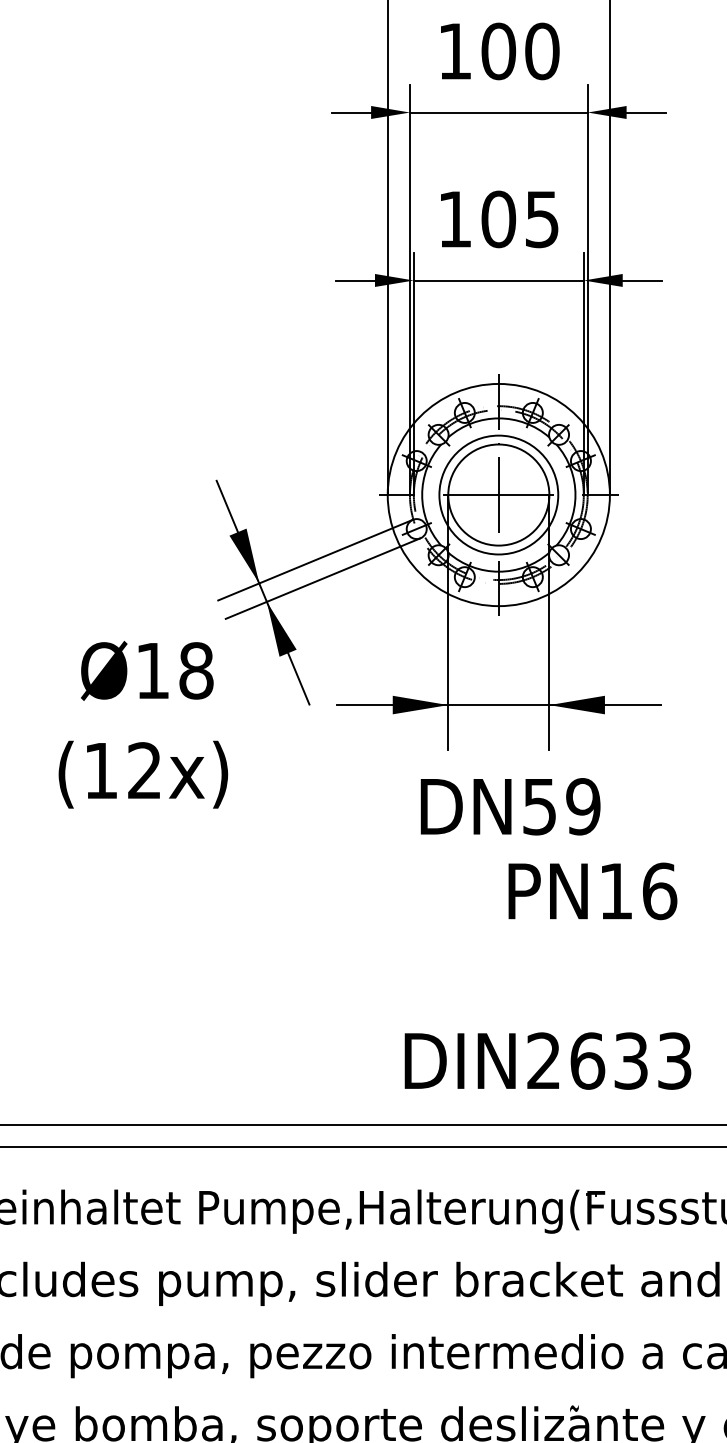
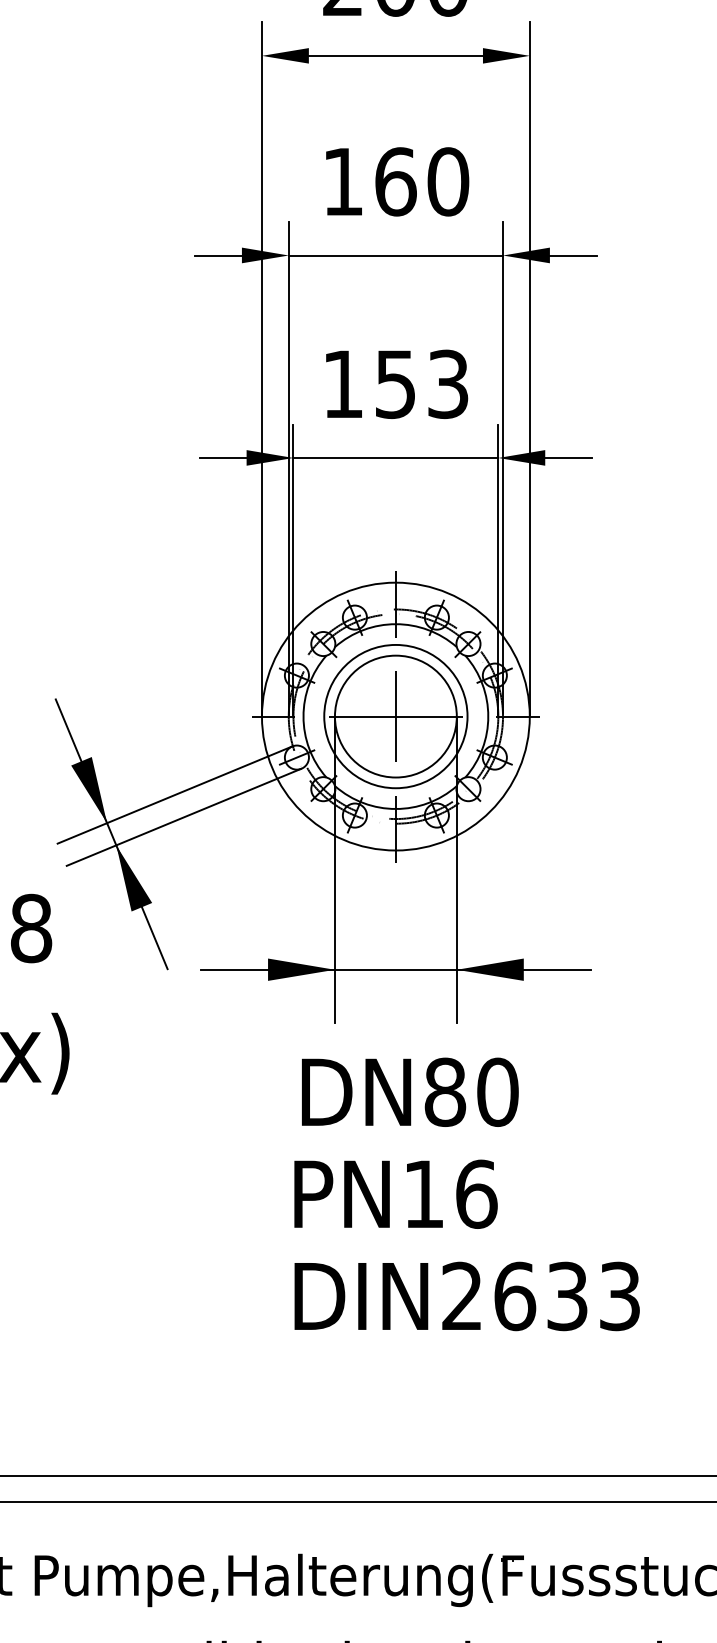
text: (498, 51) -> (395, 181), 100 -> 160
text: (519, 219) -> (420, 384), 105 -> 153
text: (561, 806) -> (471, 1092), DN59 -> DN80
text: (592, 891) -> (395, 1194), moved
text: (547, 1060) -> (466, 1295), moved

